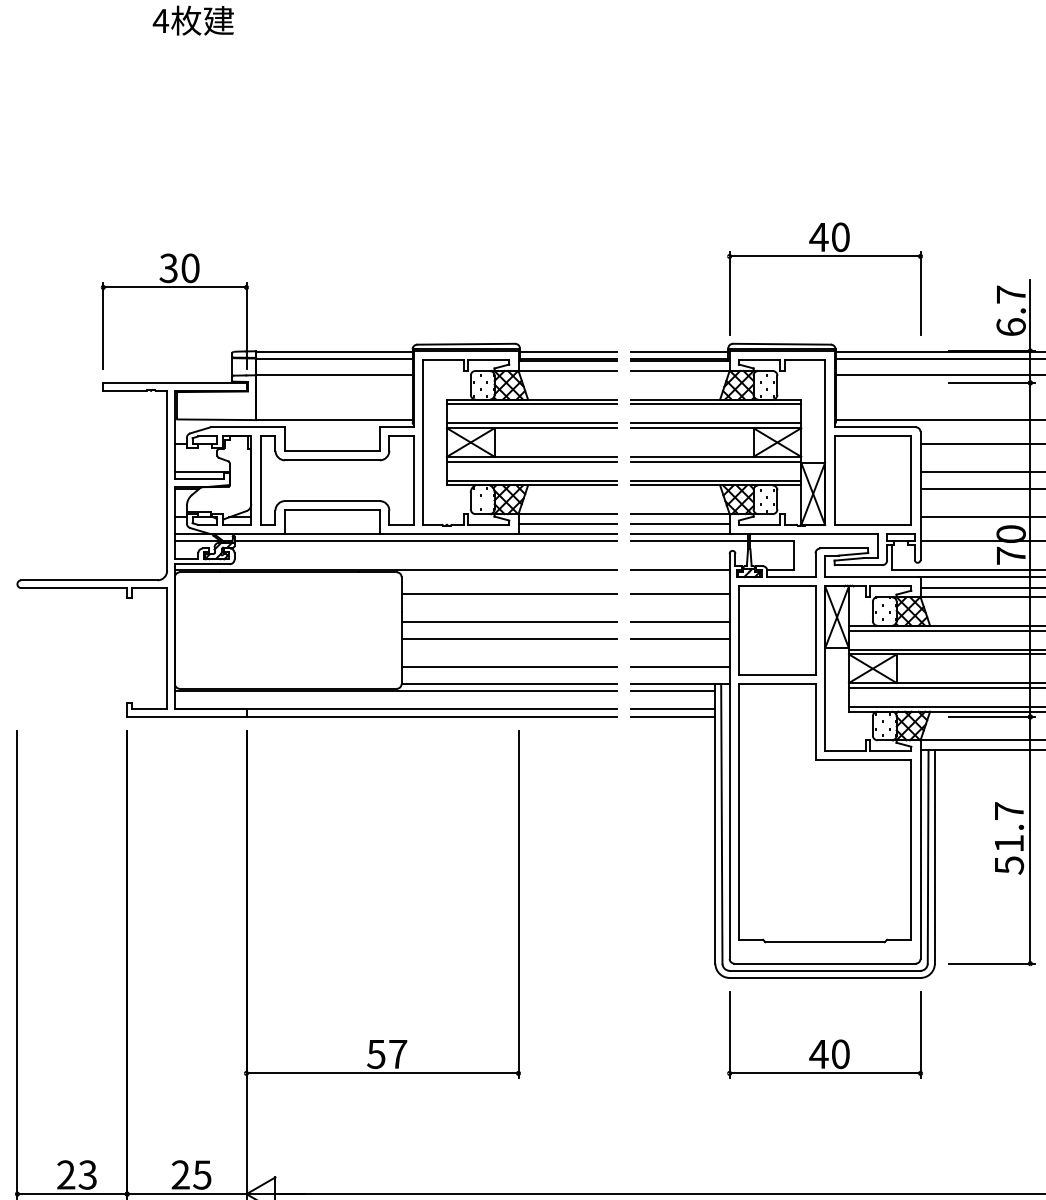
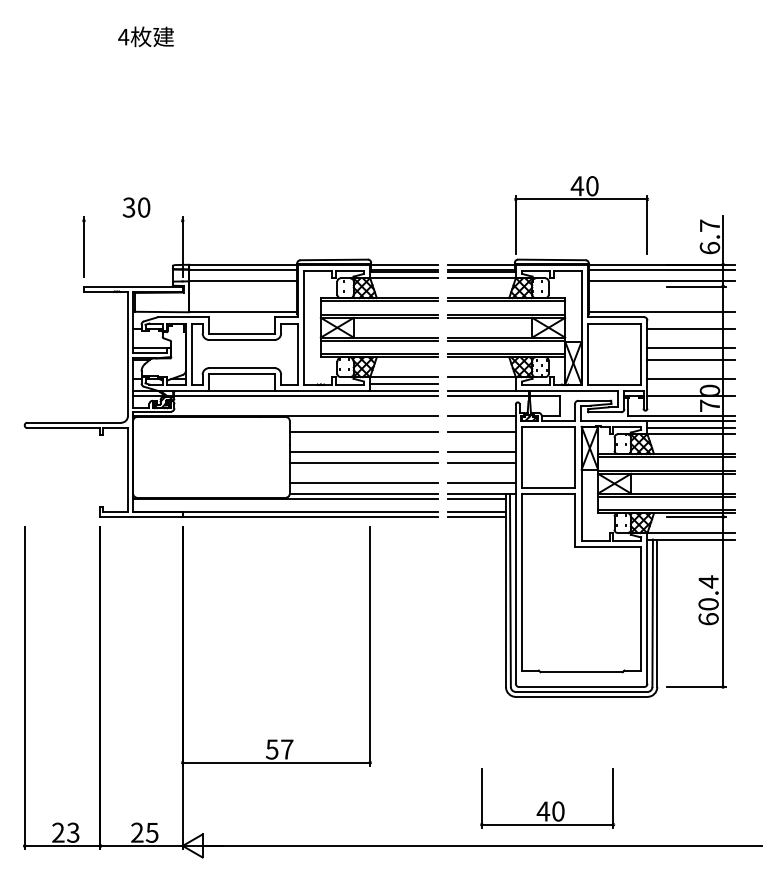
line: (173, 287) -> (132, 220), removed
line: (679, 523) -> (481, 383), removed
text: (1009, 838) -> (708, 600), 51.7 -> 60.4
part: (824, 1035) -> (547, 798), moved

